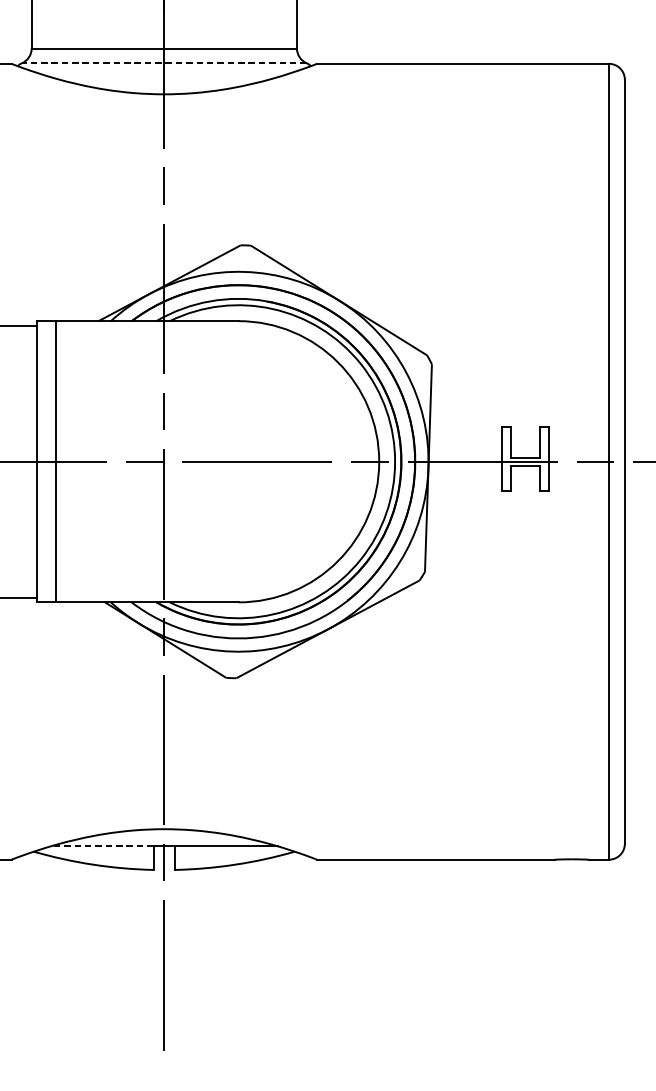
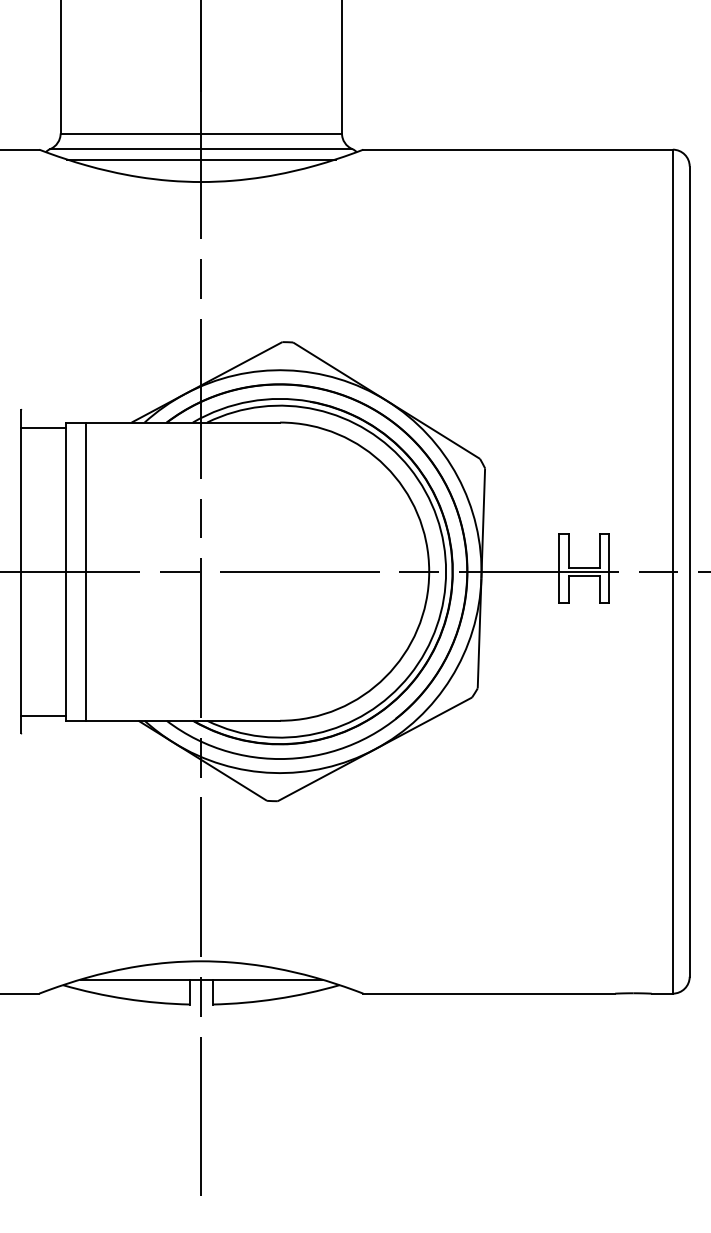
line: (163, 63) -> (200, 149), dashed -> solid
line: (164, 73) -> (201, 159), added
line: (102, 846) -> (135, 979), dashed -> solid

